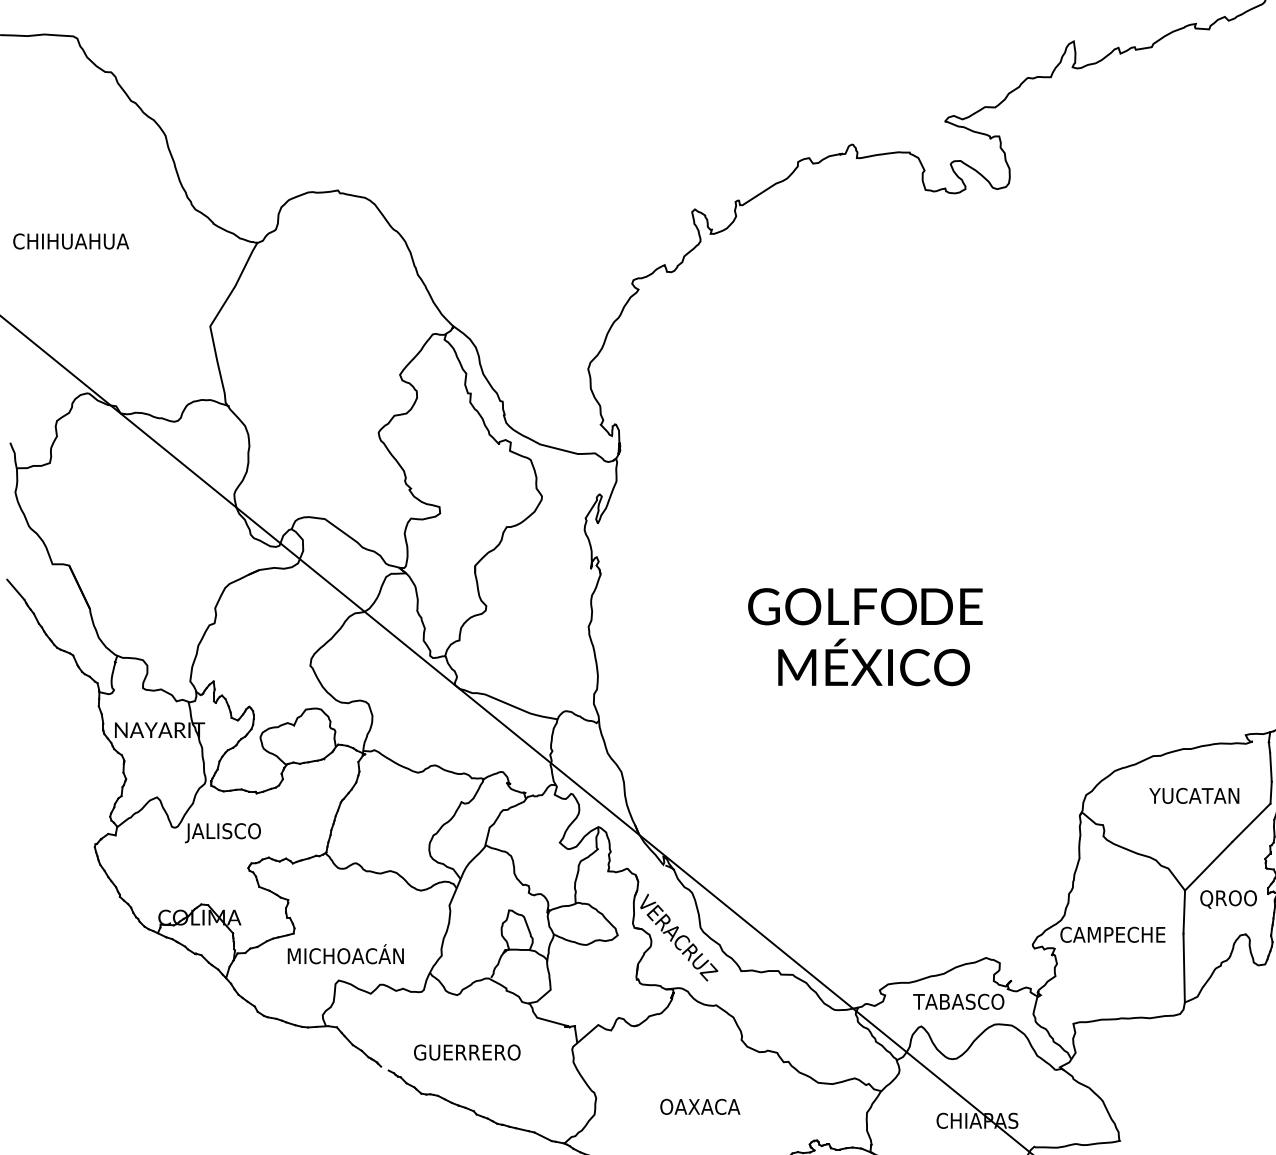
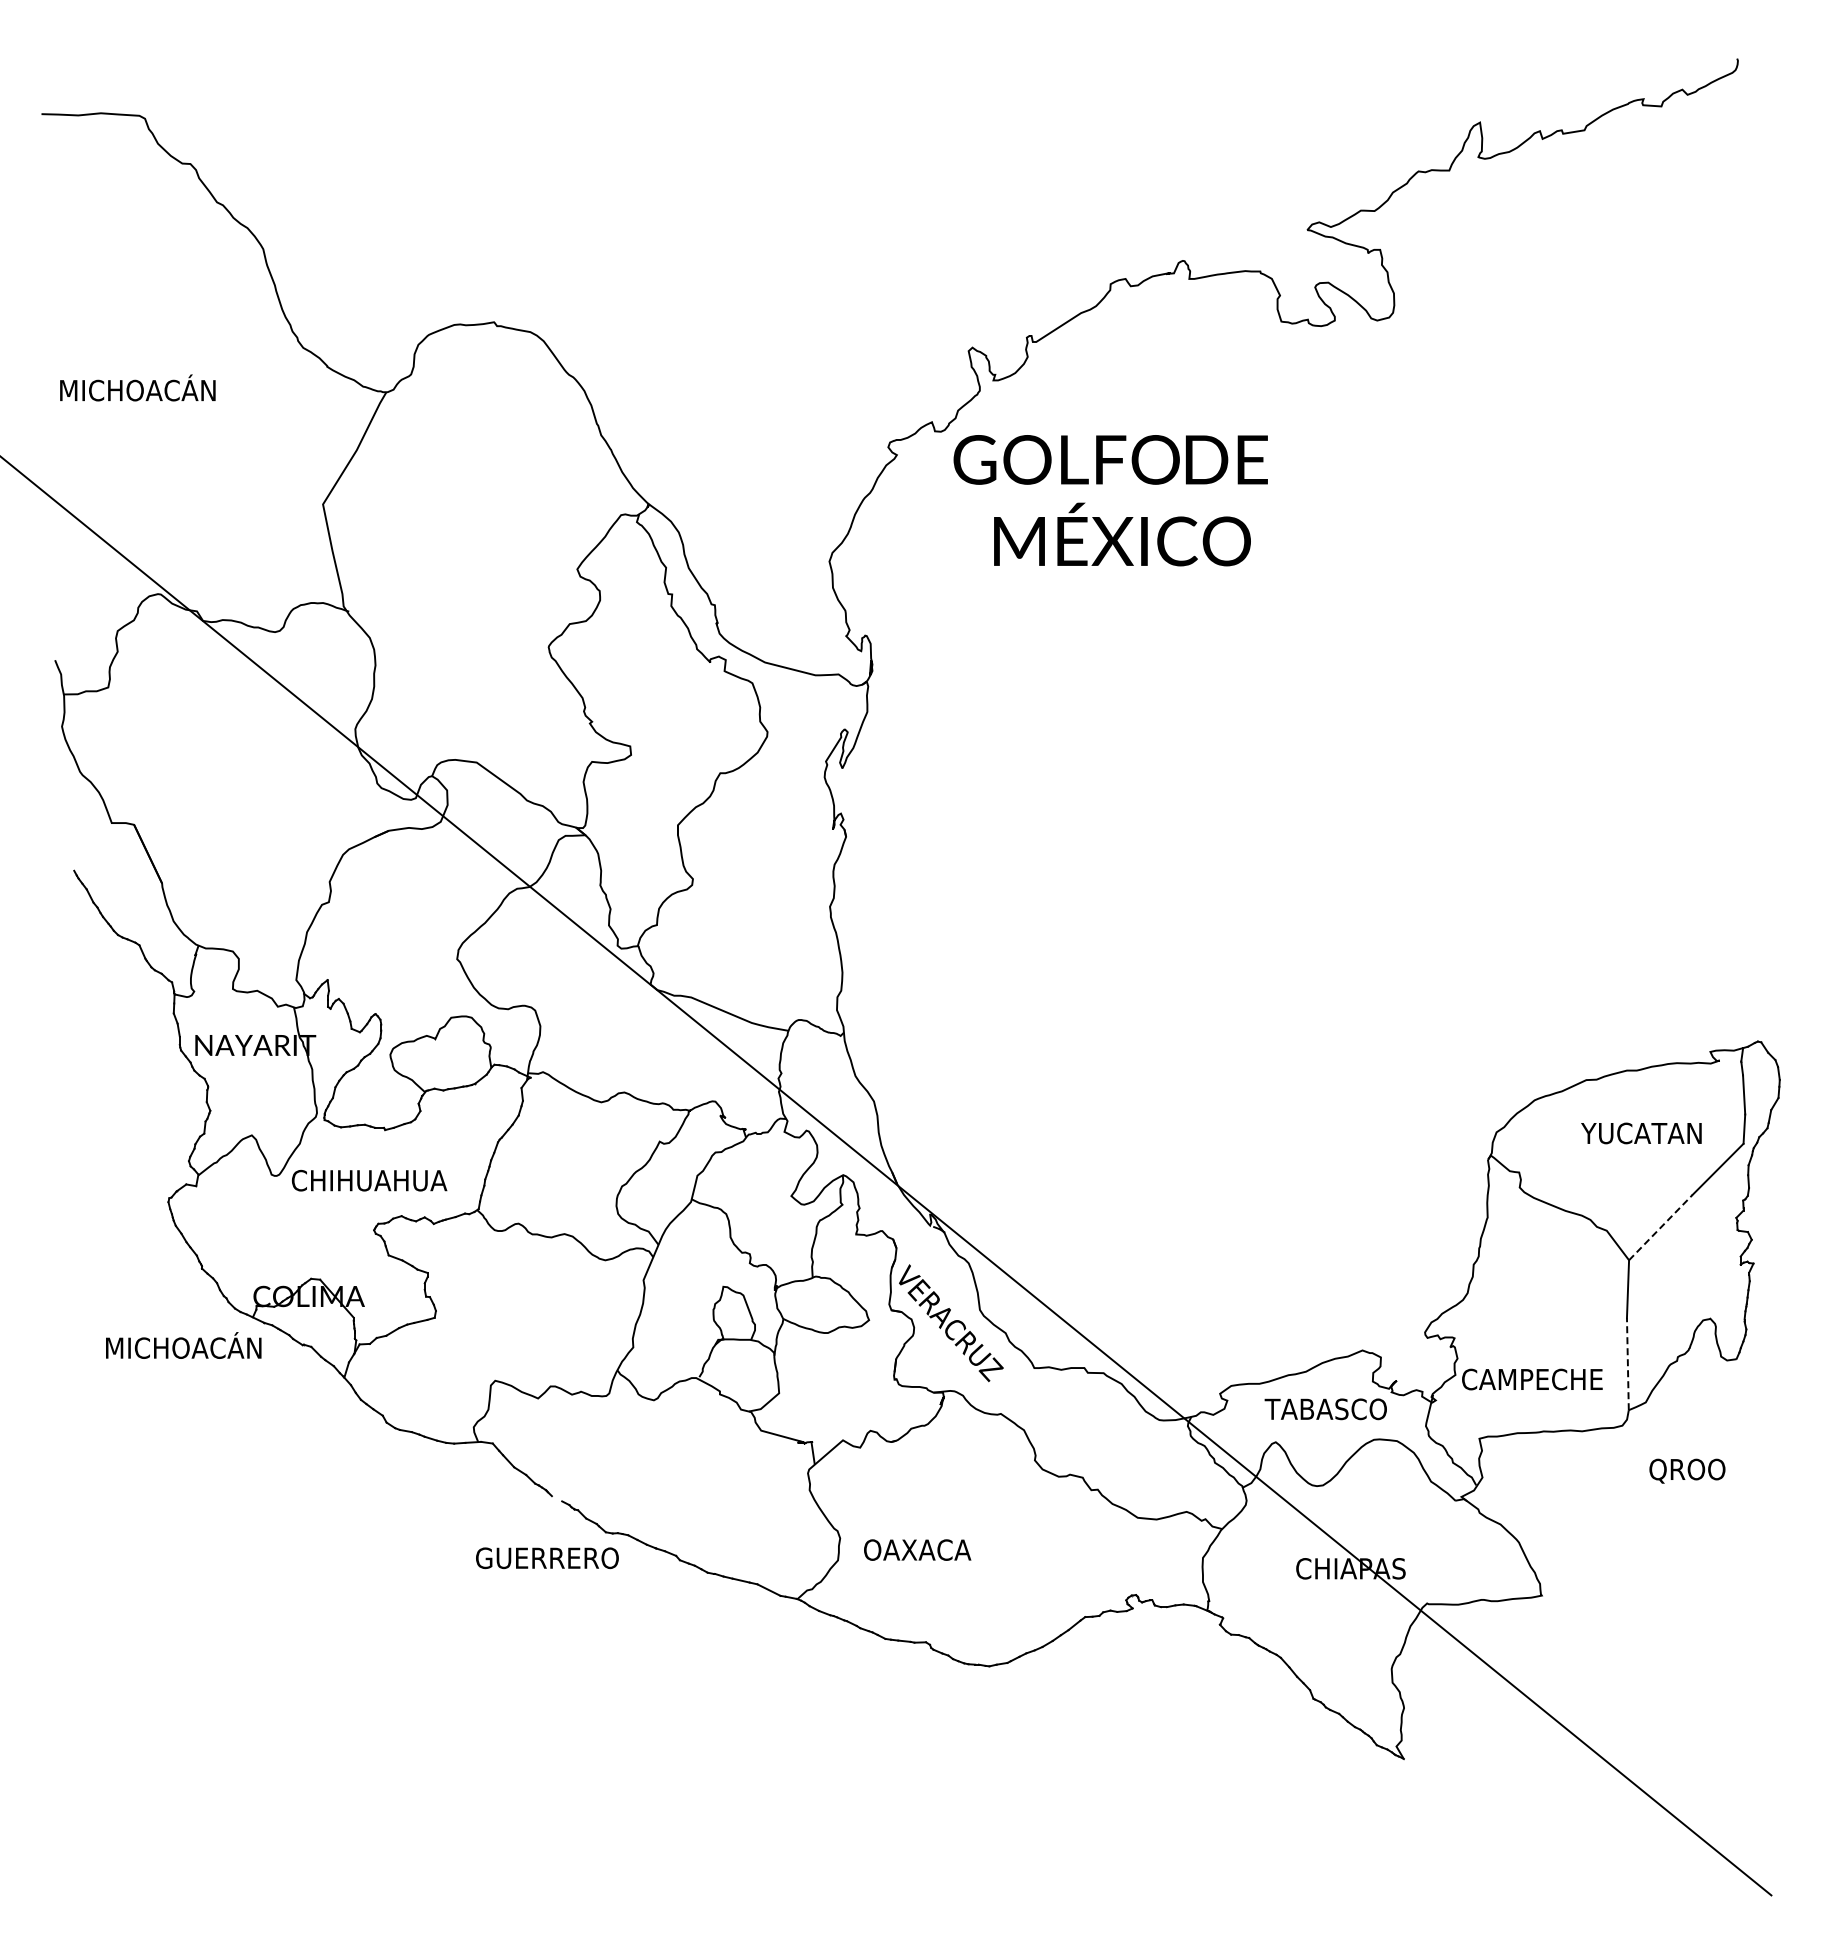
text: (71, 239) -> (137, 387), CHIHUAHUA -> MICHOACÁN
line: (15, 589) -> (62, 856), removed
text: (865, 636) -> (1110, 500), moved
text: (244, 832) -> (368, 1182), JALISCO -> CHIHUAHUA
line: (1208, 866) -> (1660, 1227), solid -> dashed
text: (1228, 898) -> (1687, 1470), moved
text: (1112, 934) -> (1532, 1379), moved
text: (345, 954) -> (183, 1345), moved
line: (1183, 967) -> (1627, 1363), solid -> dashed
text: (467, 1052) -> (547, 1558), moved
text: (700, 1106) -> (917, 1549), moved

